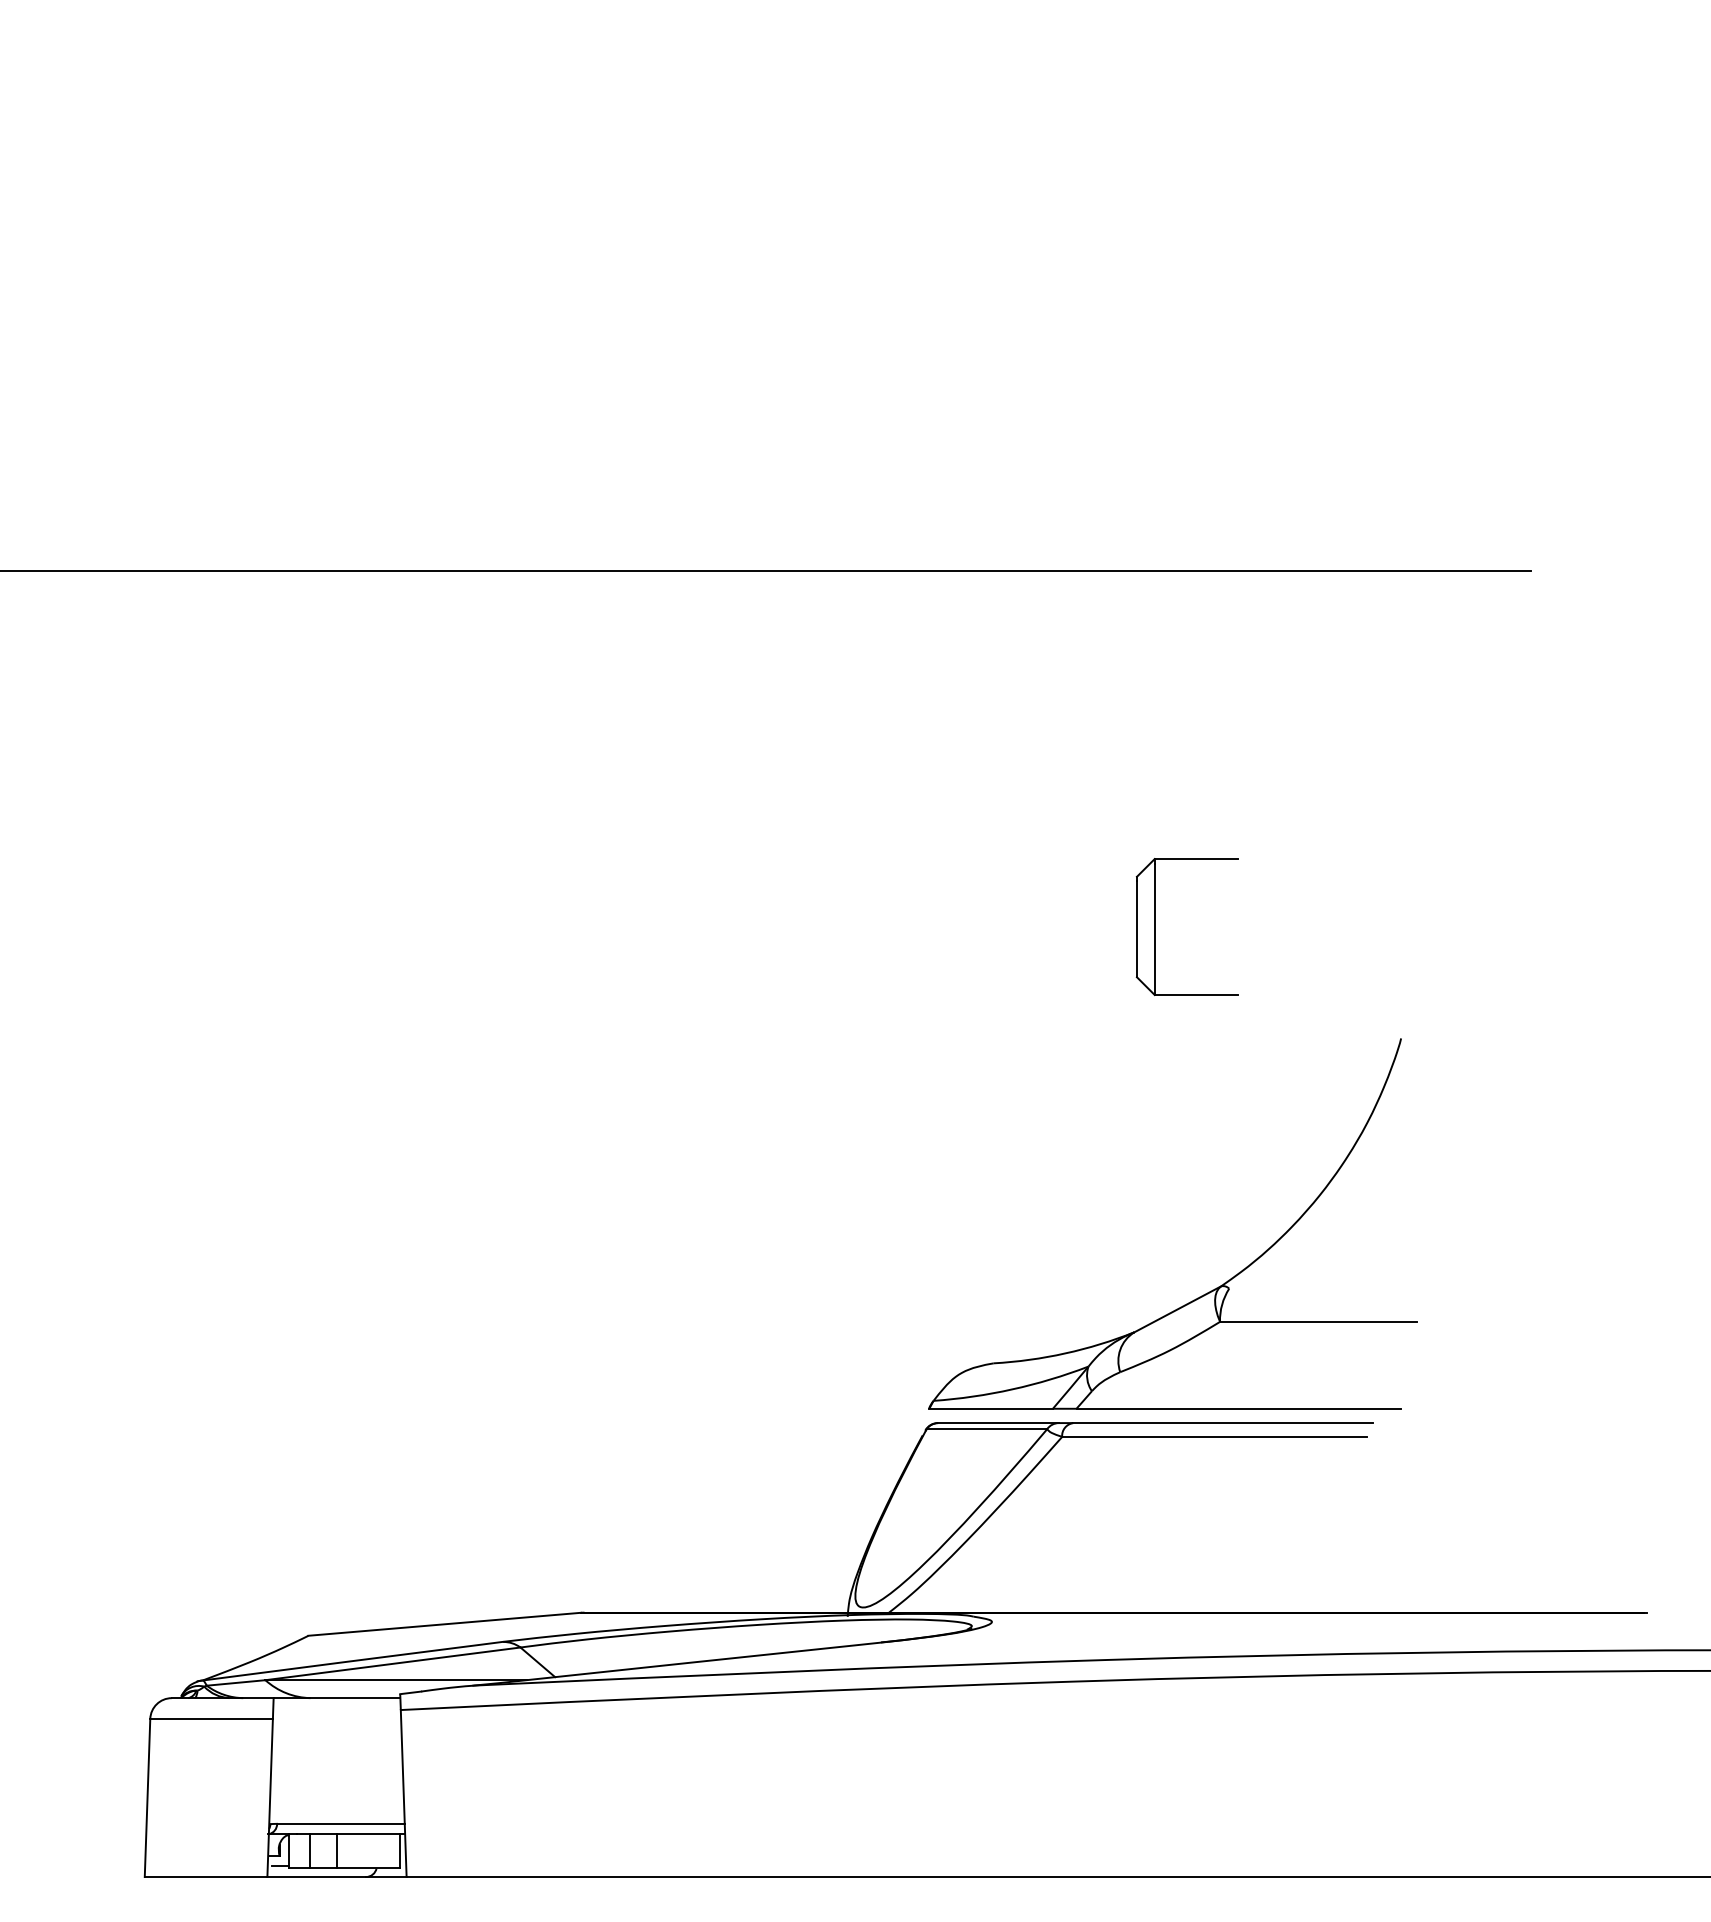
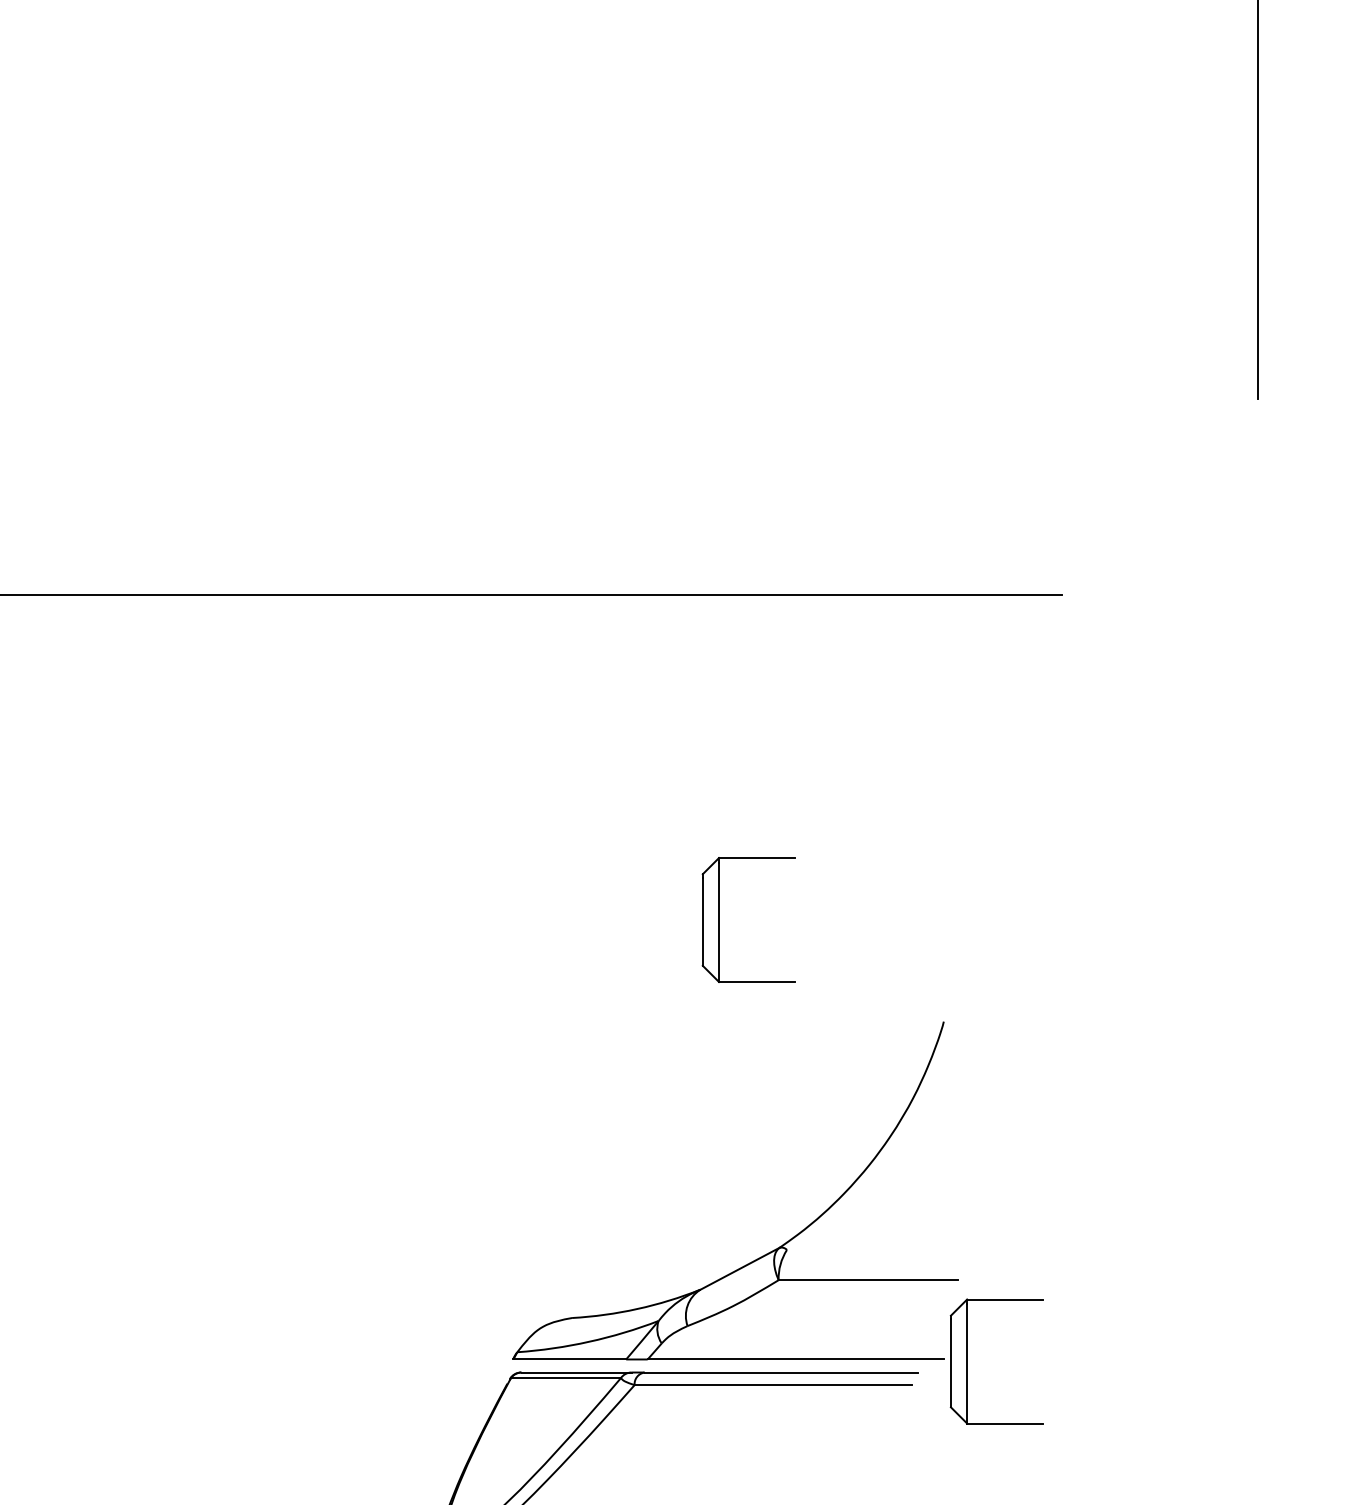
part: (1427, 1411) -> (967, 1361), added

